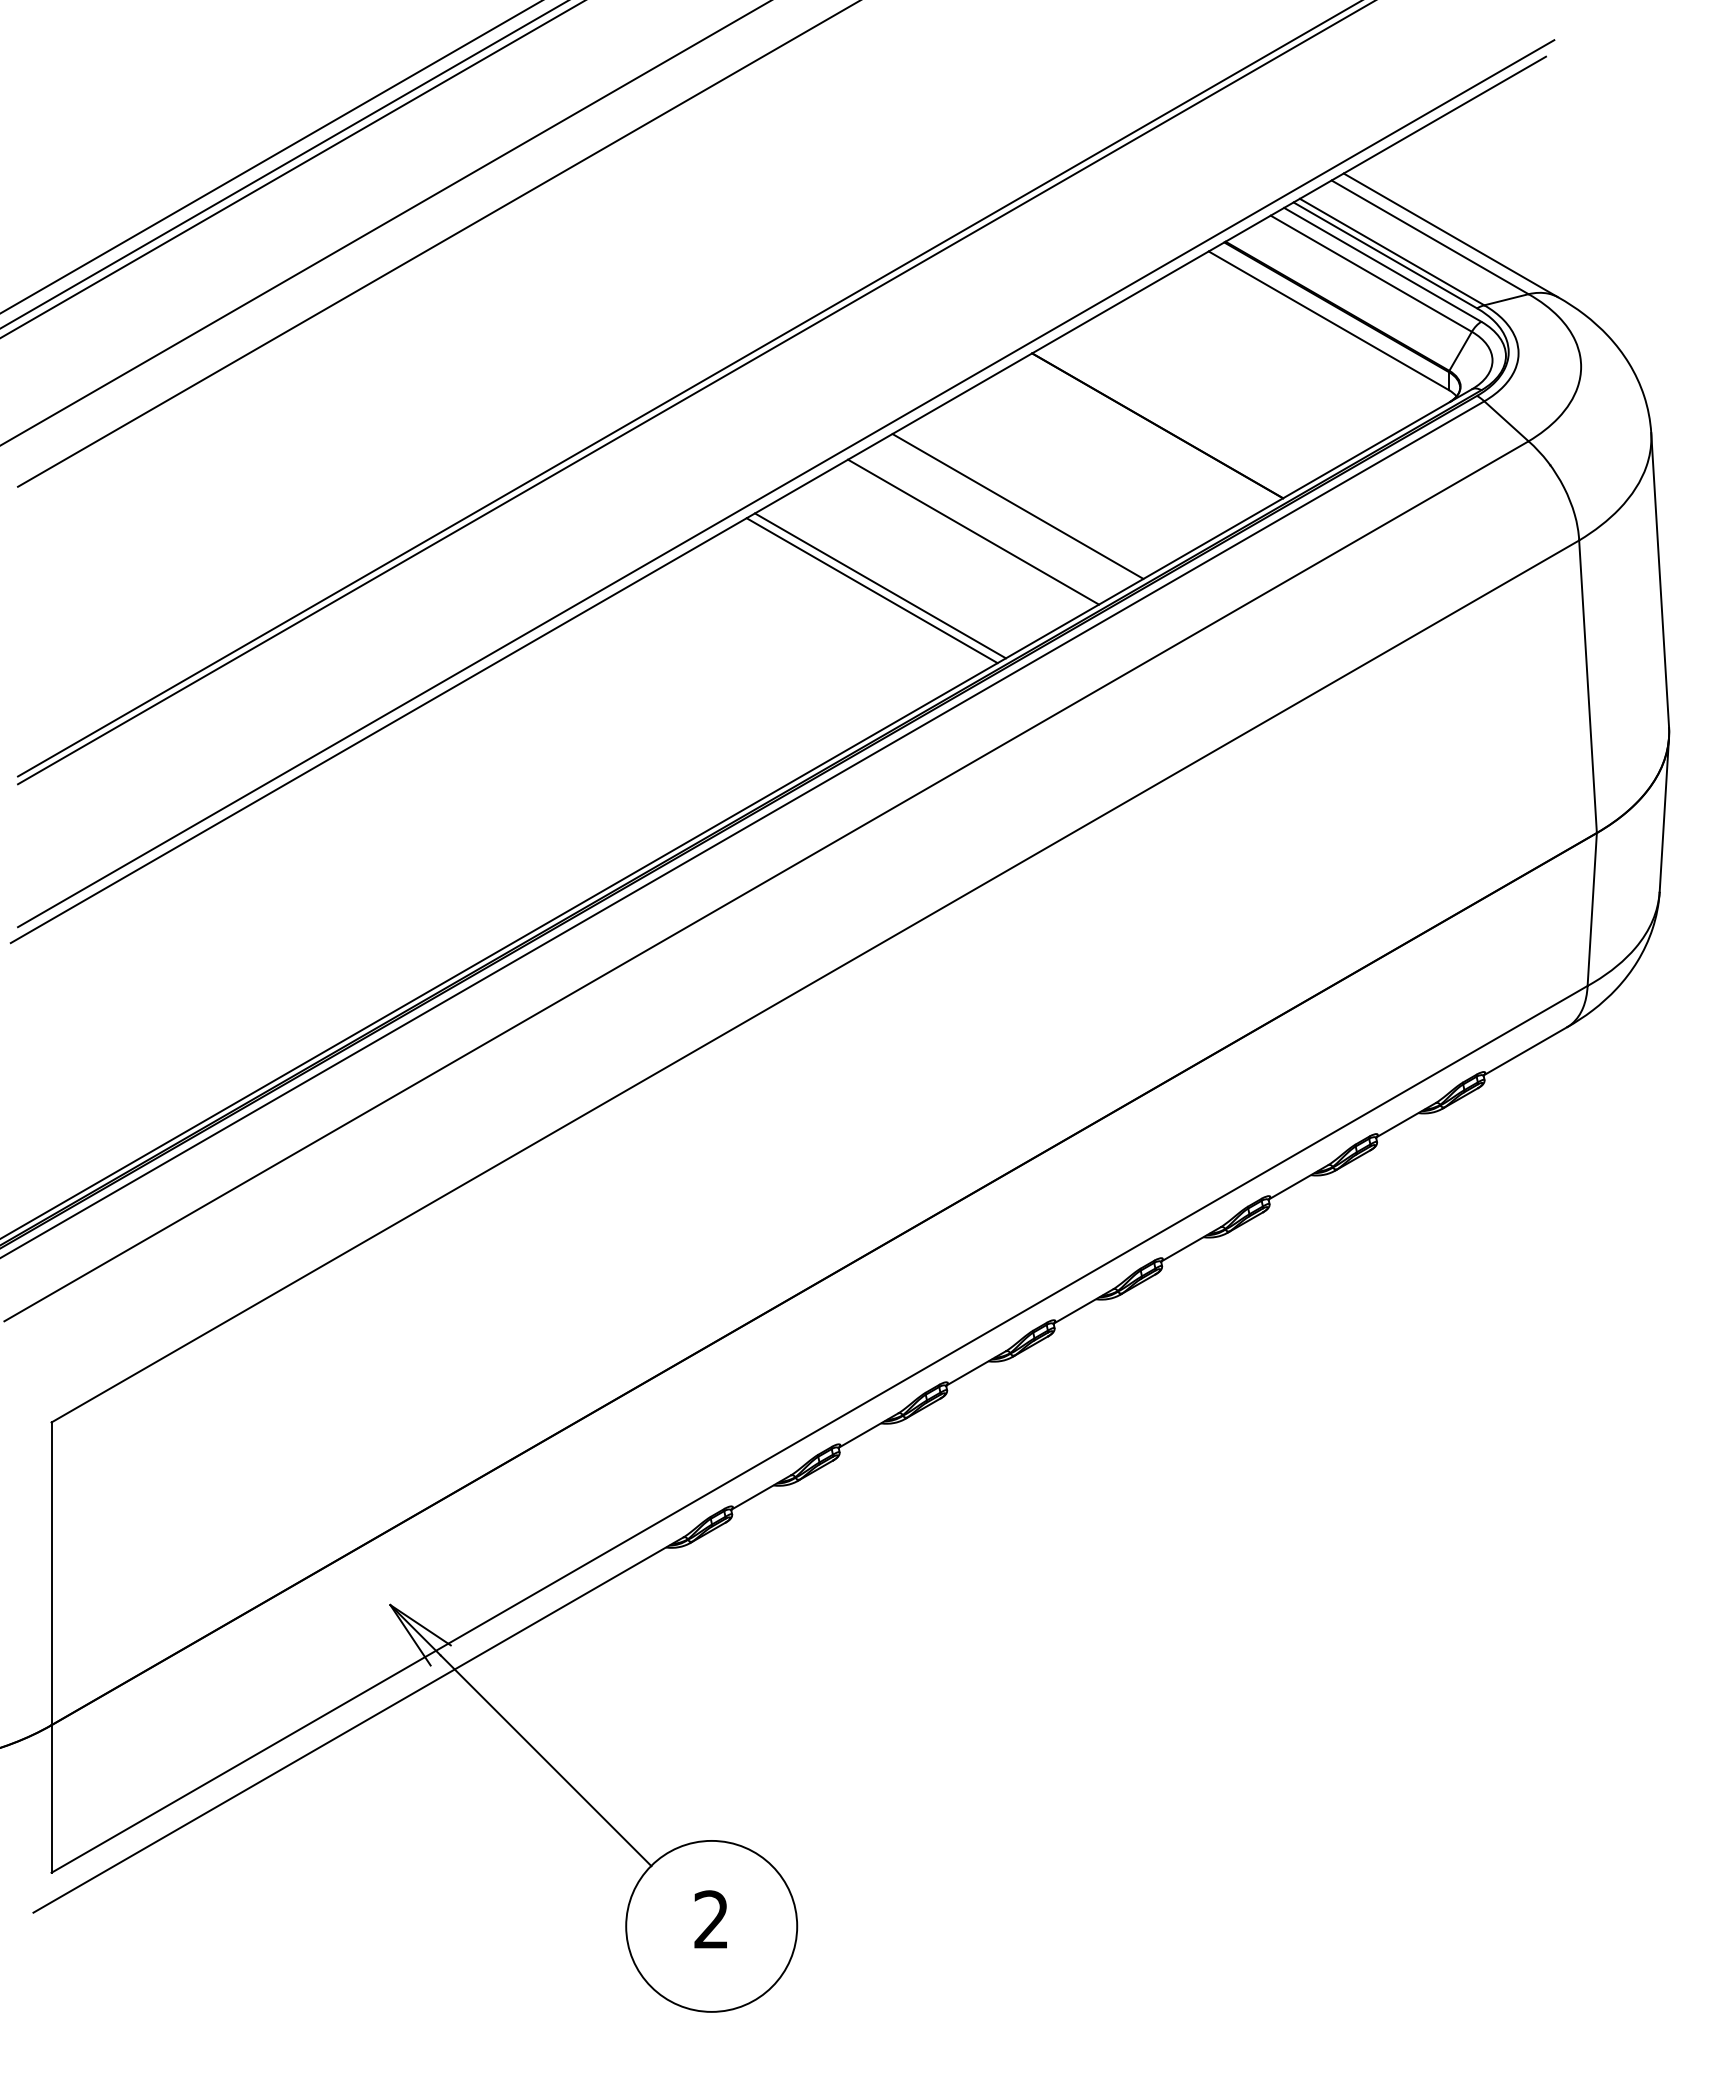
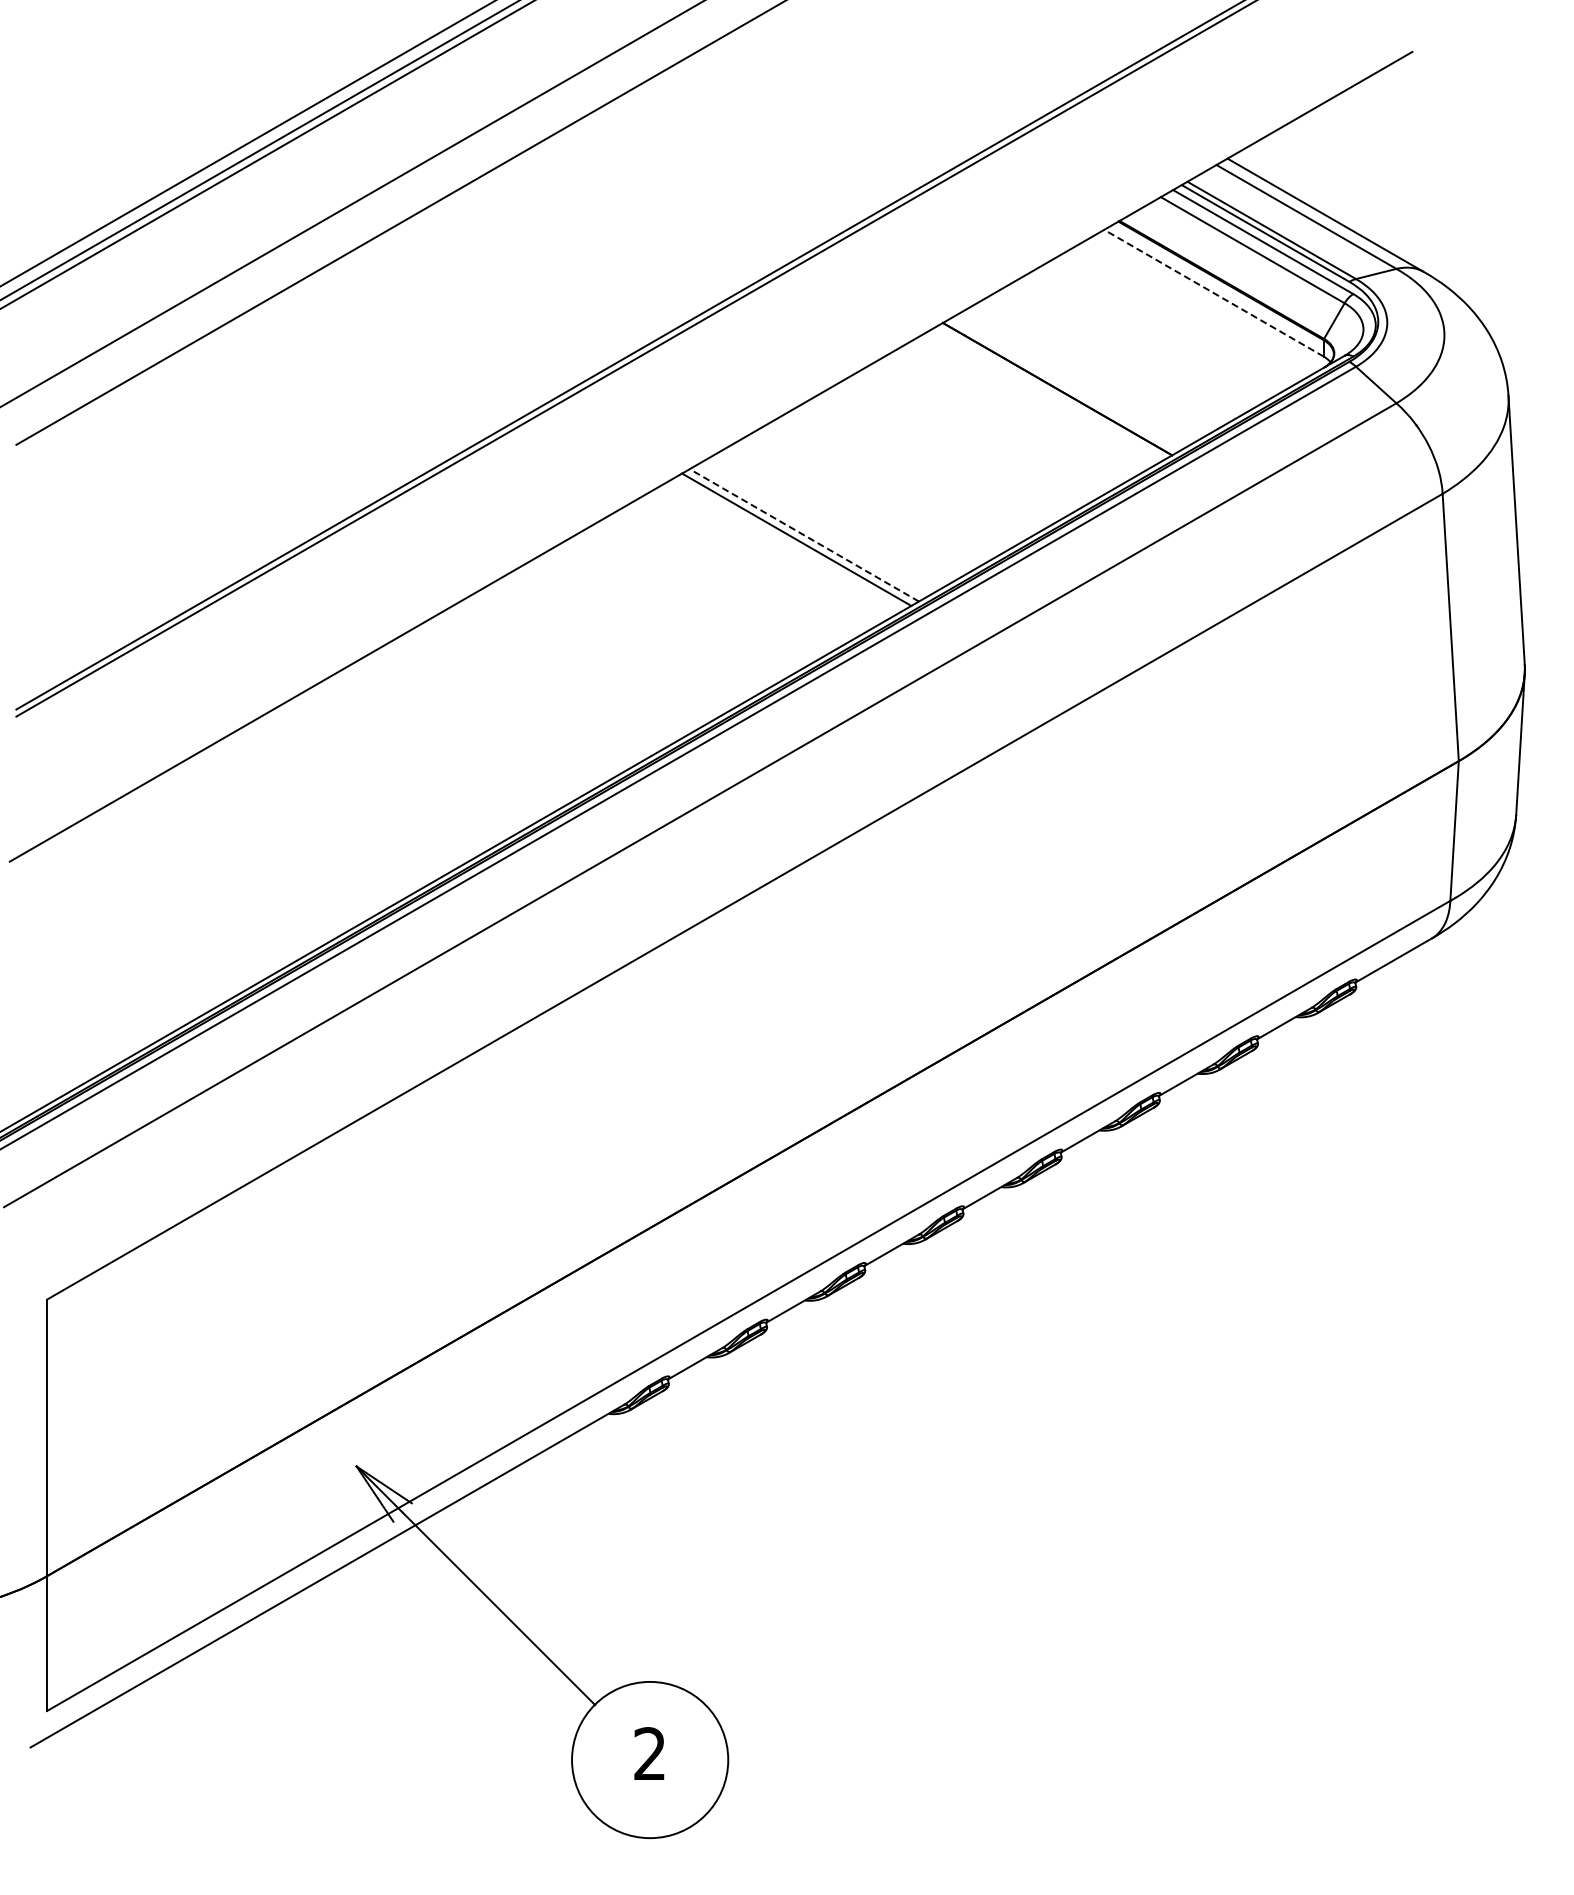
line: (1328, 321) -> (1213, 293), solid -> dashed
line: (785, 483) -> (717, 441), removed
line: (1017, 506) -> (929, 462), removed
line: (973, 532) -> (889, 486), removed
line: (879, 586) -> (803, 535), solid -> dashed

